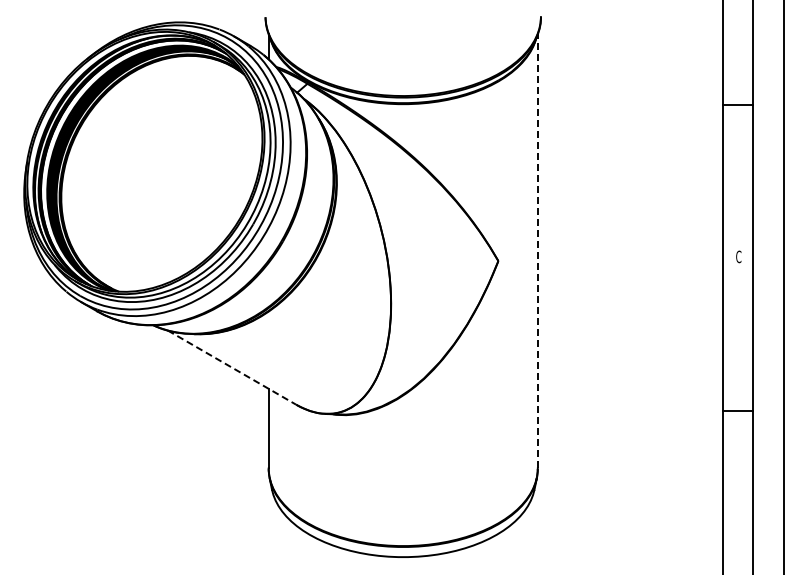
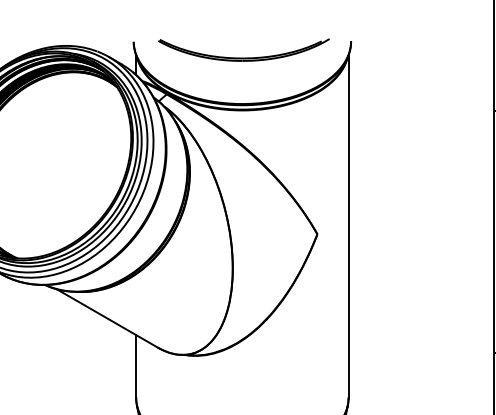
part: (404, 37) -> (243, 57), added
line: (537, 250) -> (348, 225), dashed -> solid
line: (232, 367) -> (107, 318), dashed -> solid

